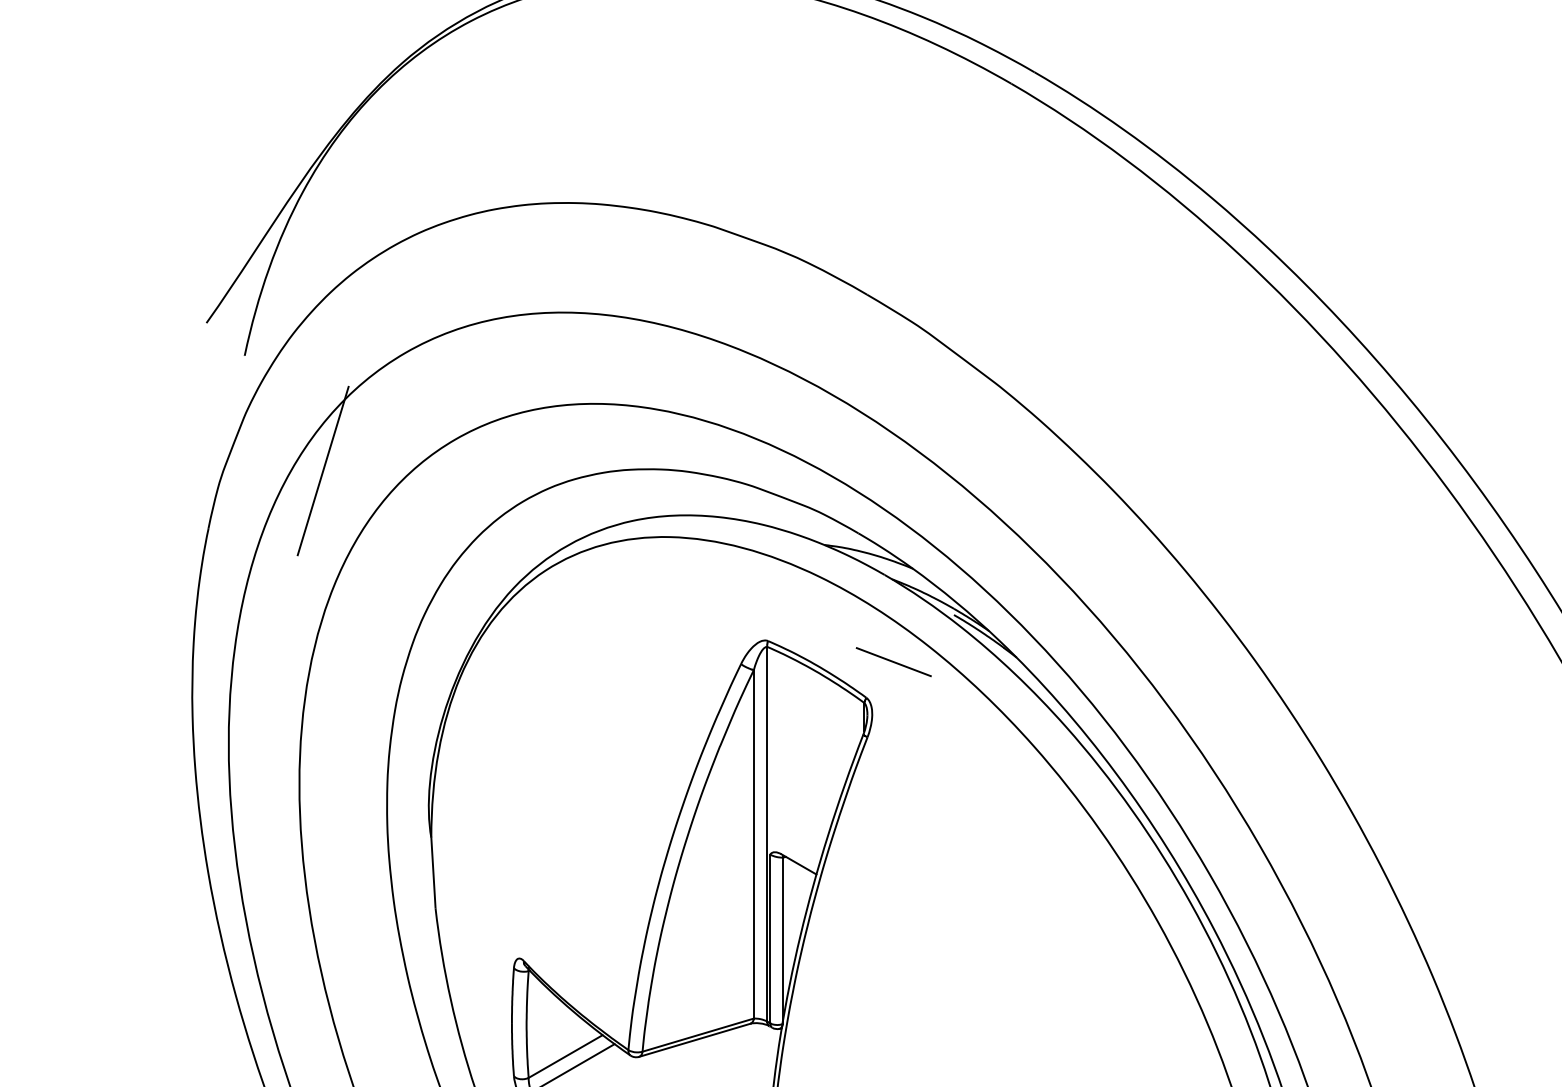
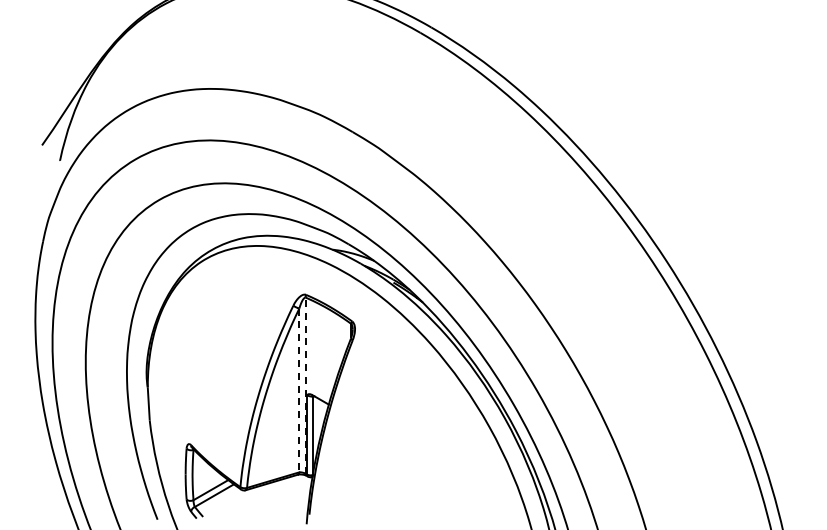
line: (322, 470) -> (96, 214), removed
line: (892, 661) -> (364, 304), removed
line: (766, 833) -> (305, 385), solid -> dashed
line: (754, 844) -> (299, 390), solid -> dashed

